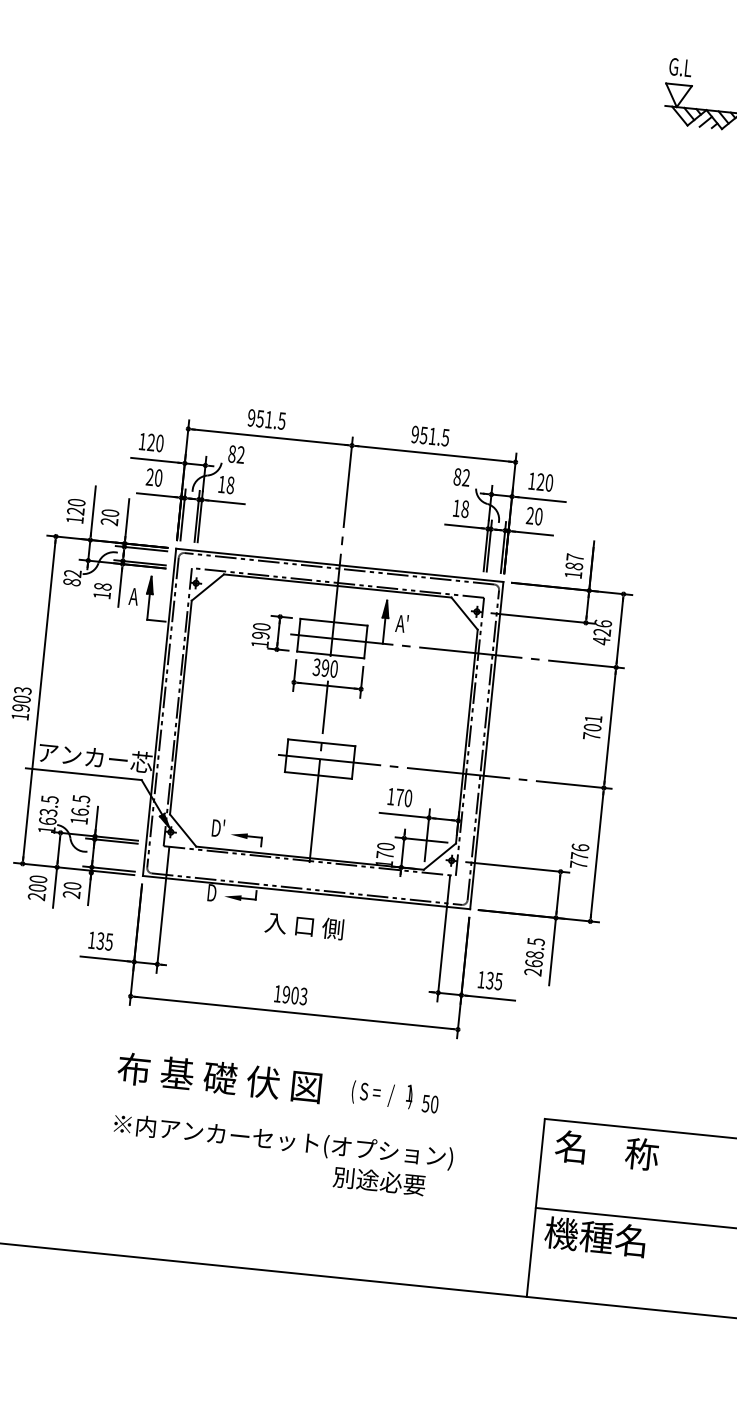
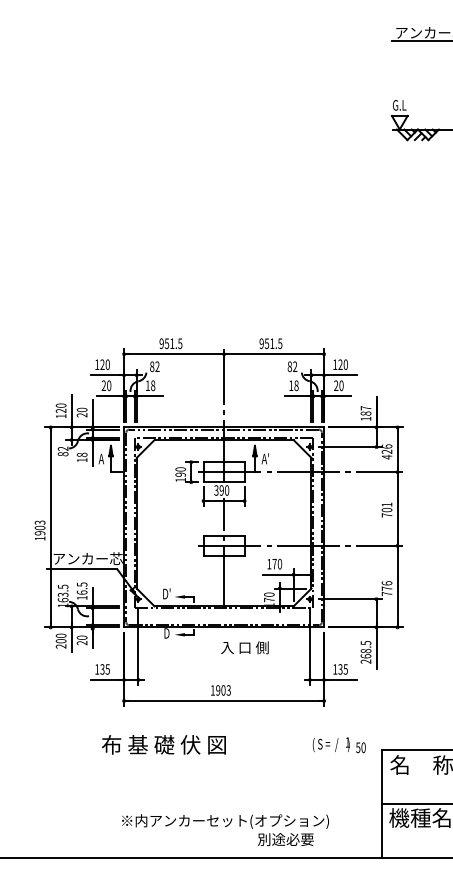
text: (303, 925) -> (244, 647), moved
text: (219, 1077) -> (163, 744), moved
text: (393, 1096) -> (338, 745), moved
text: (282, 1154) -> (225, 829), moved

